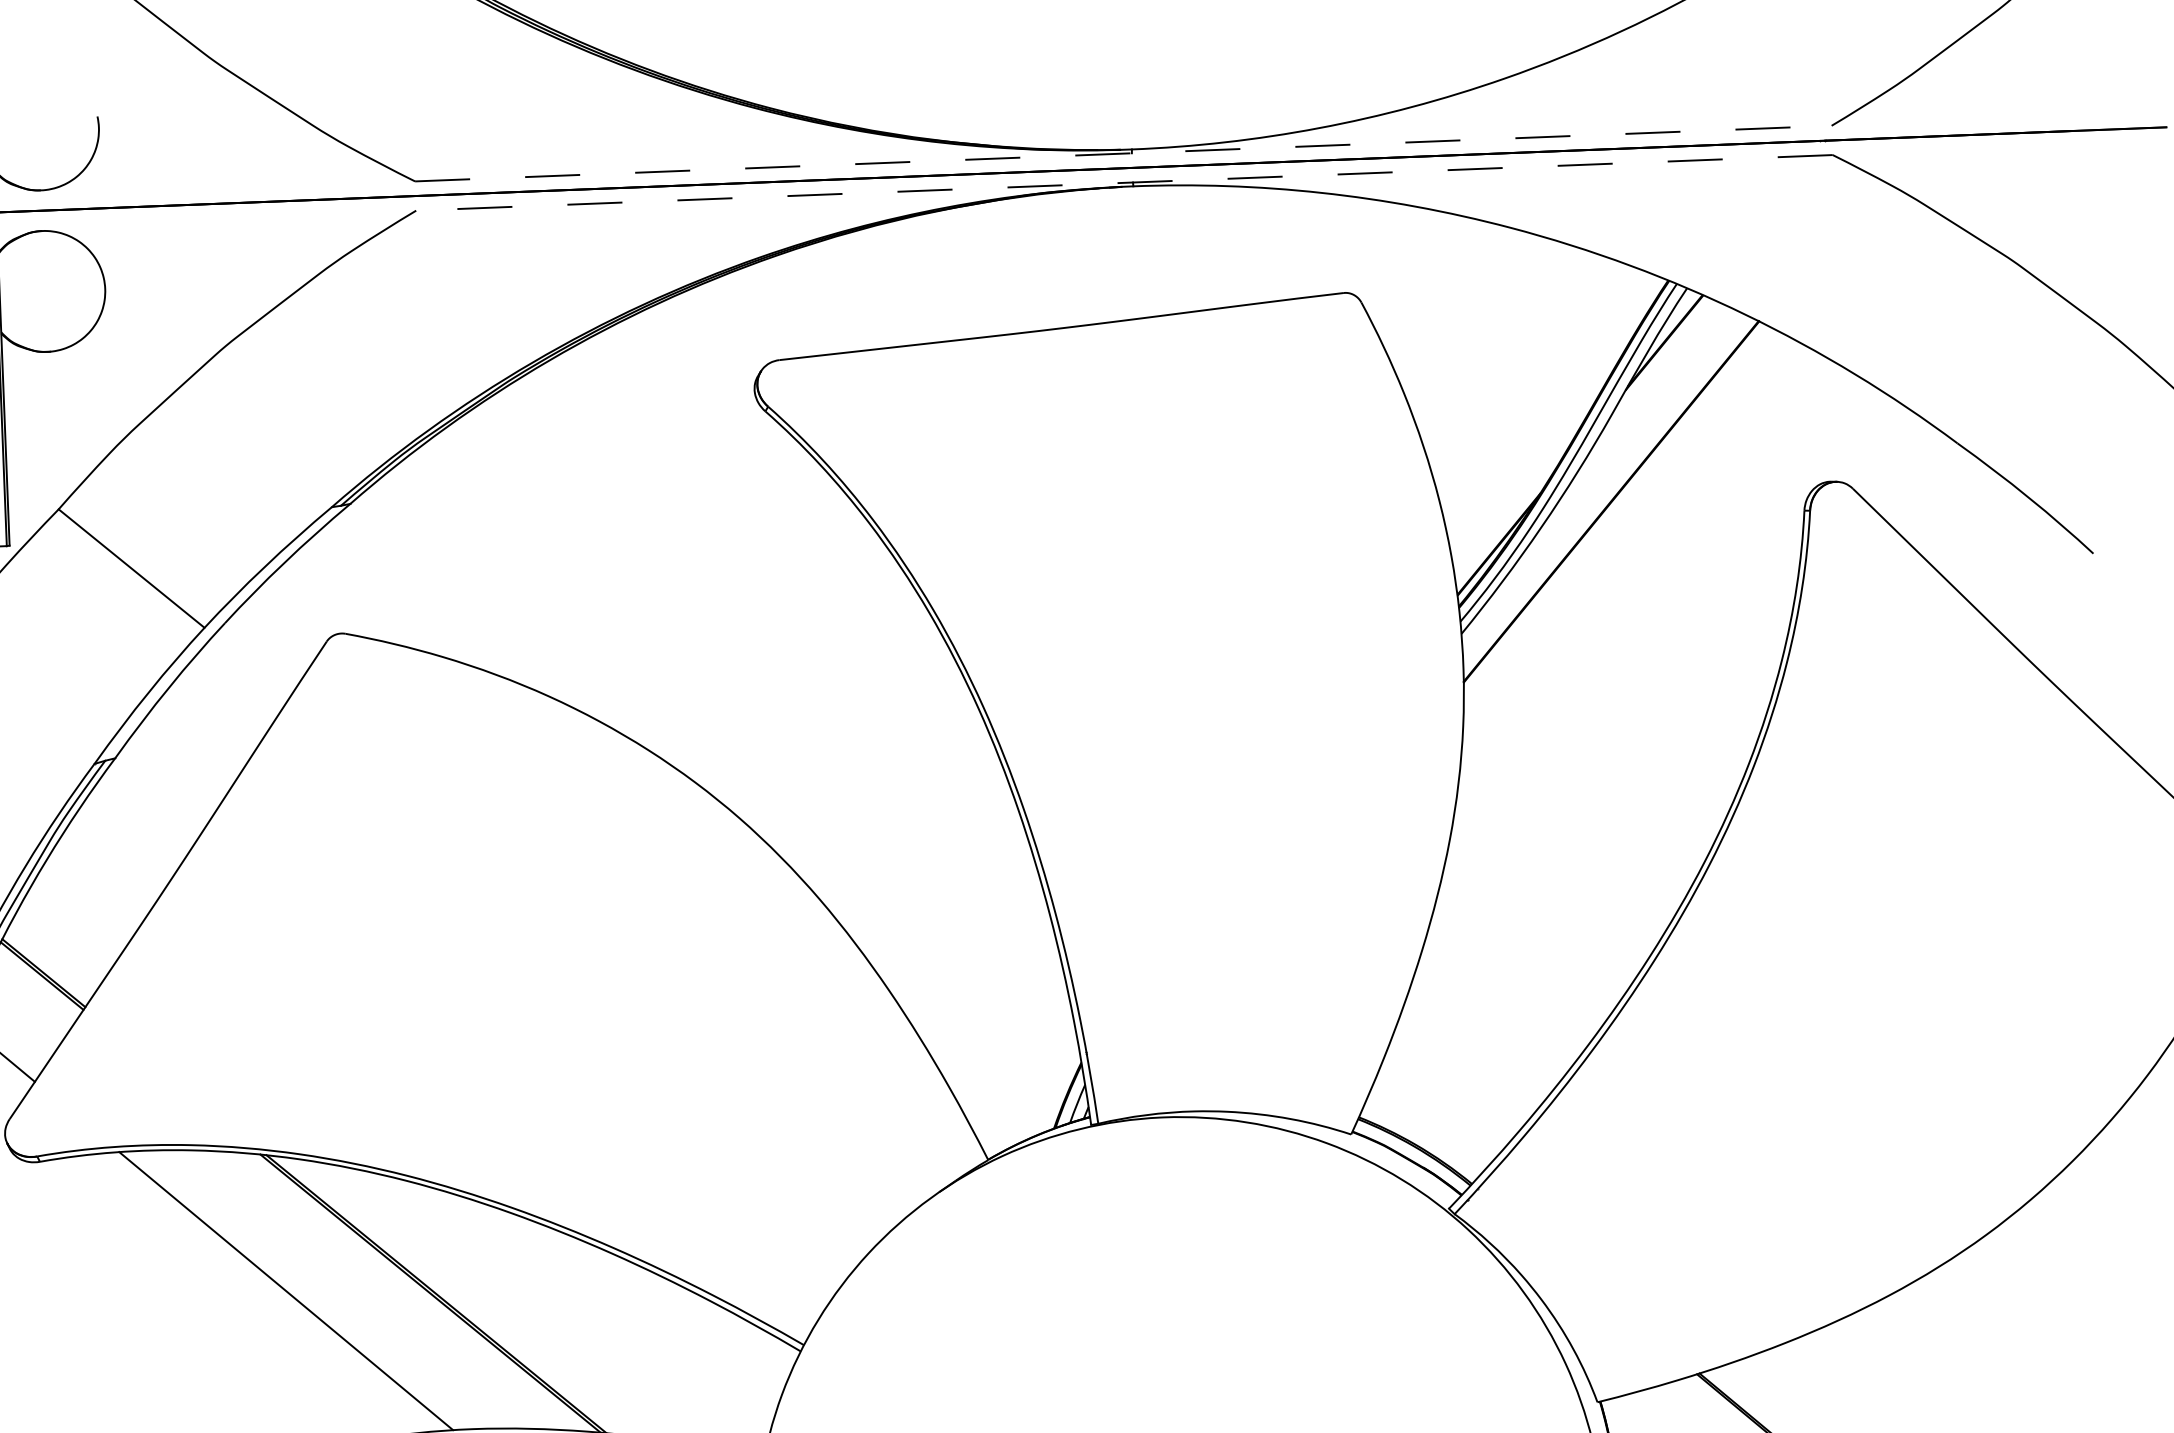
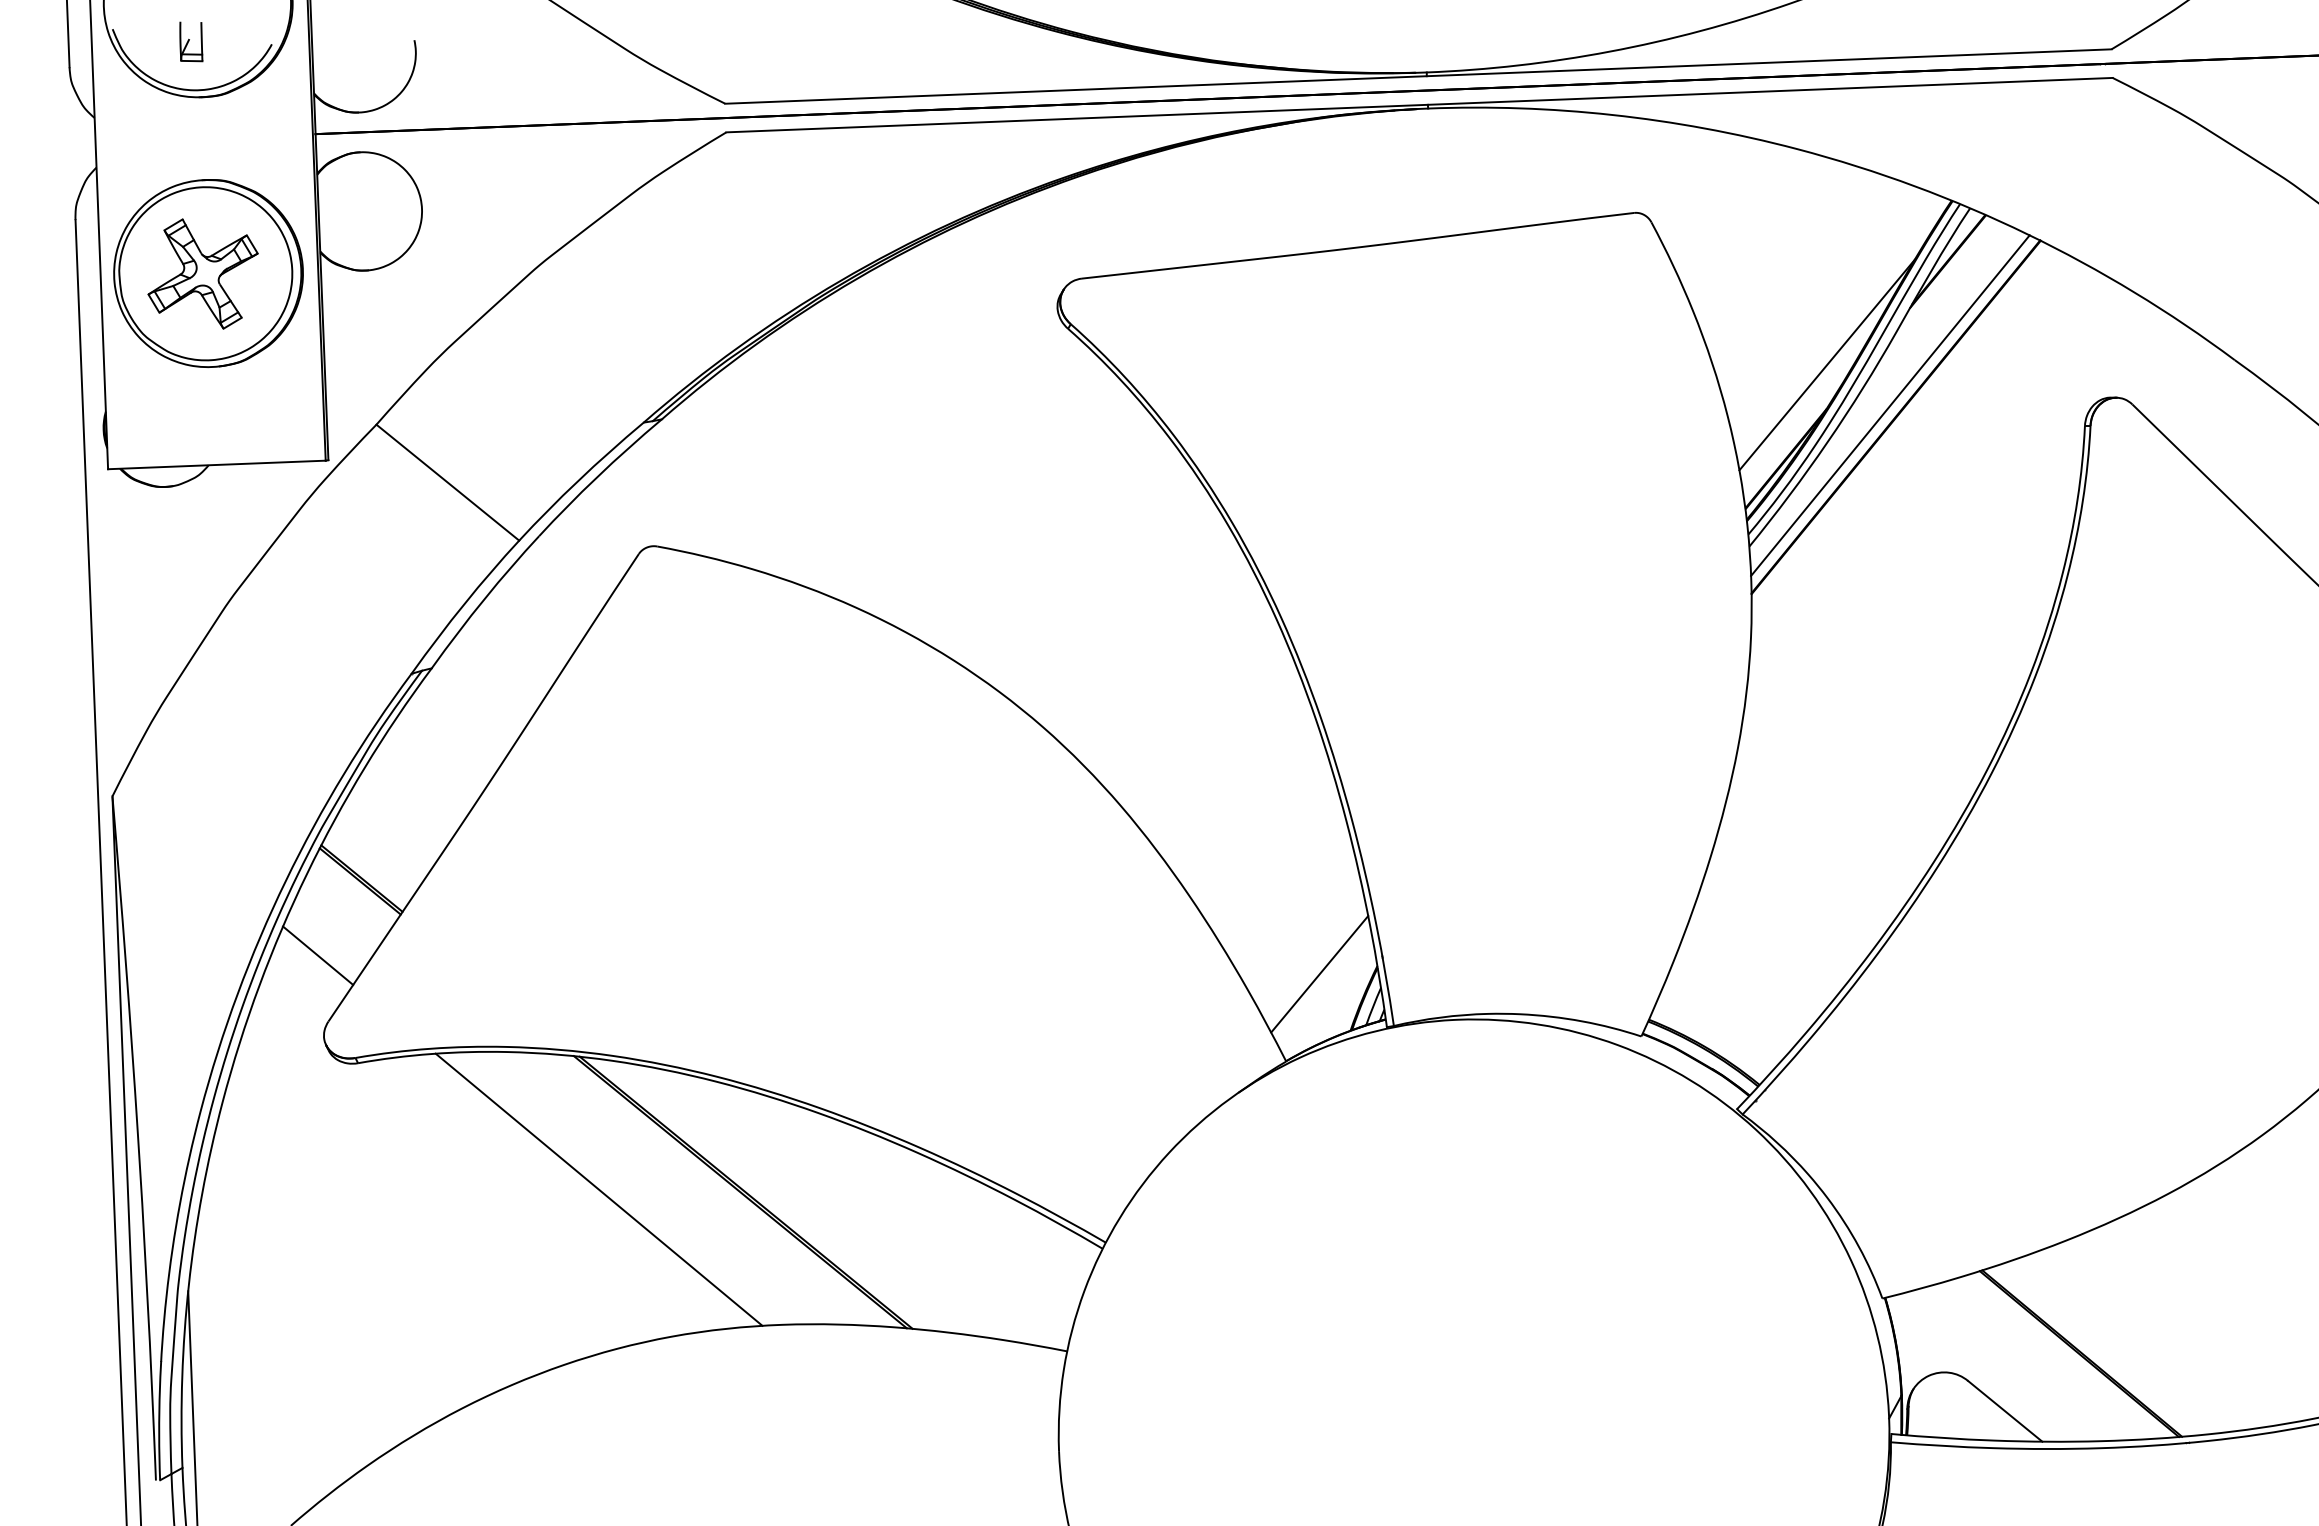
line: (1123, 153) -> (1418, 76), dashed -> solid
line: (1124, 183) -> (1419, 105), dashed -> solid
line: (1540, 447) -> (1826, 364), added
line: (1605, 489) -> (1890, 405), added
line: (1022, 1071) -> (1319, 974), added

